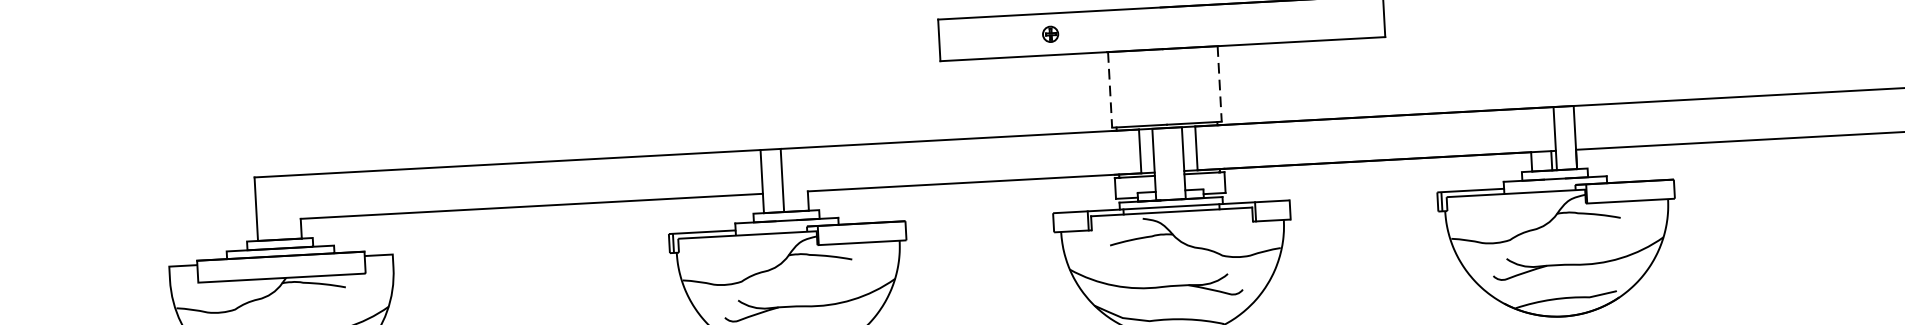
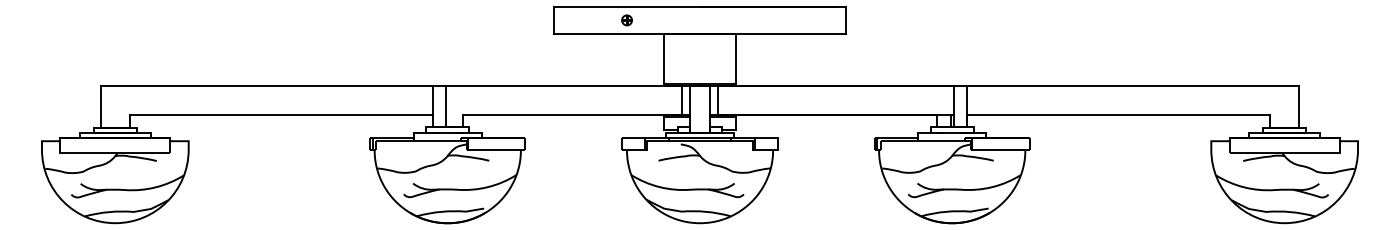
line: (1218, 83) -> (735, 58), dashed -> solid
line: (1110, 89) -> (664, 58), dashed -> solid

